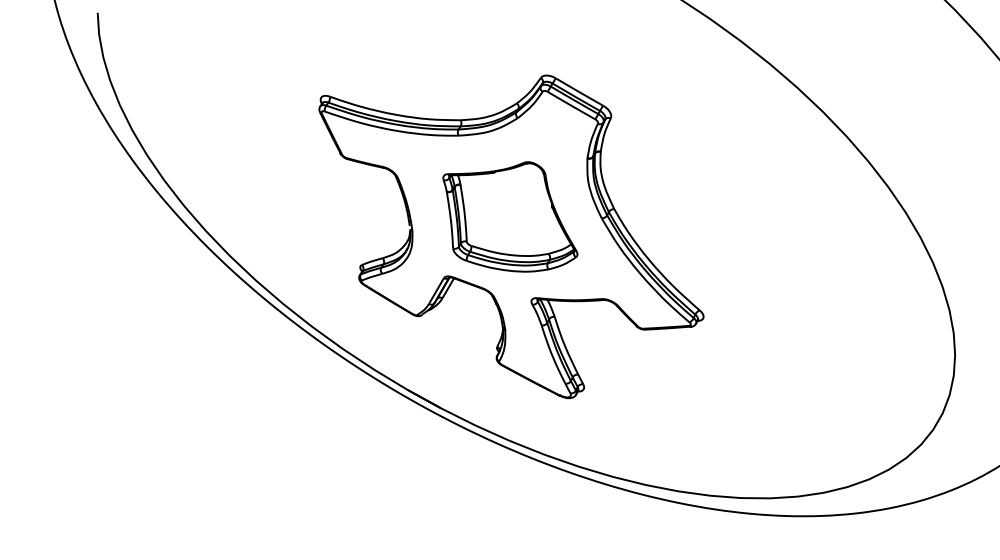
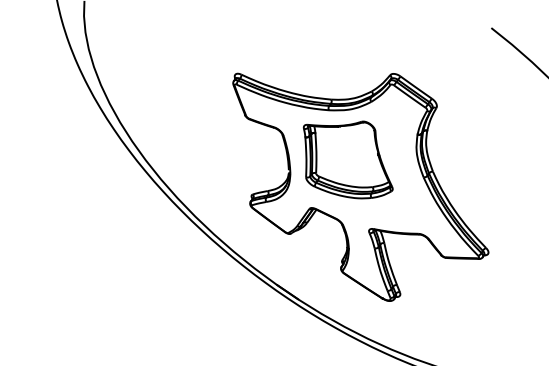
part: (510, 216) -> (348, 158), moved

